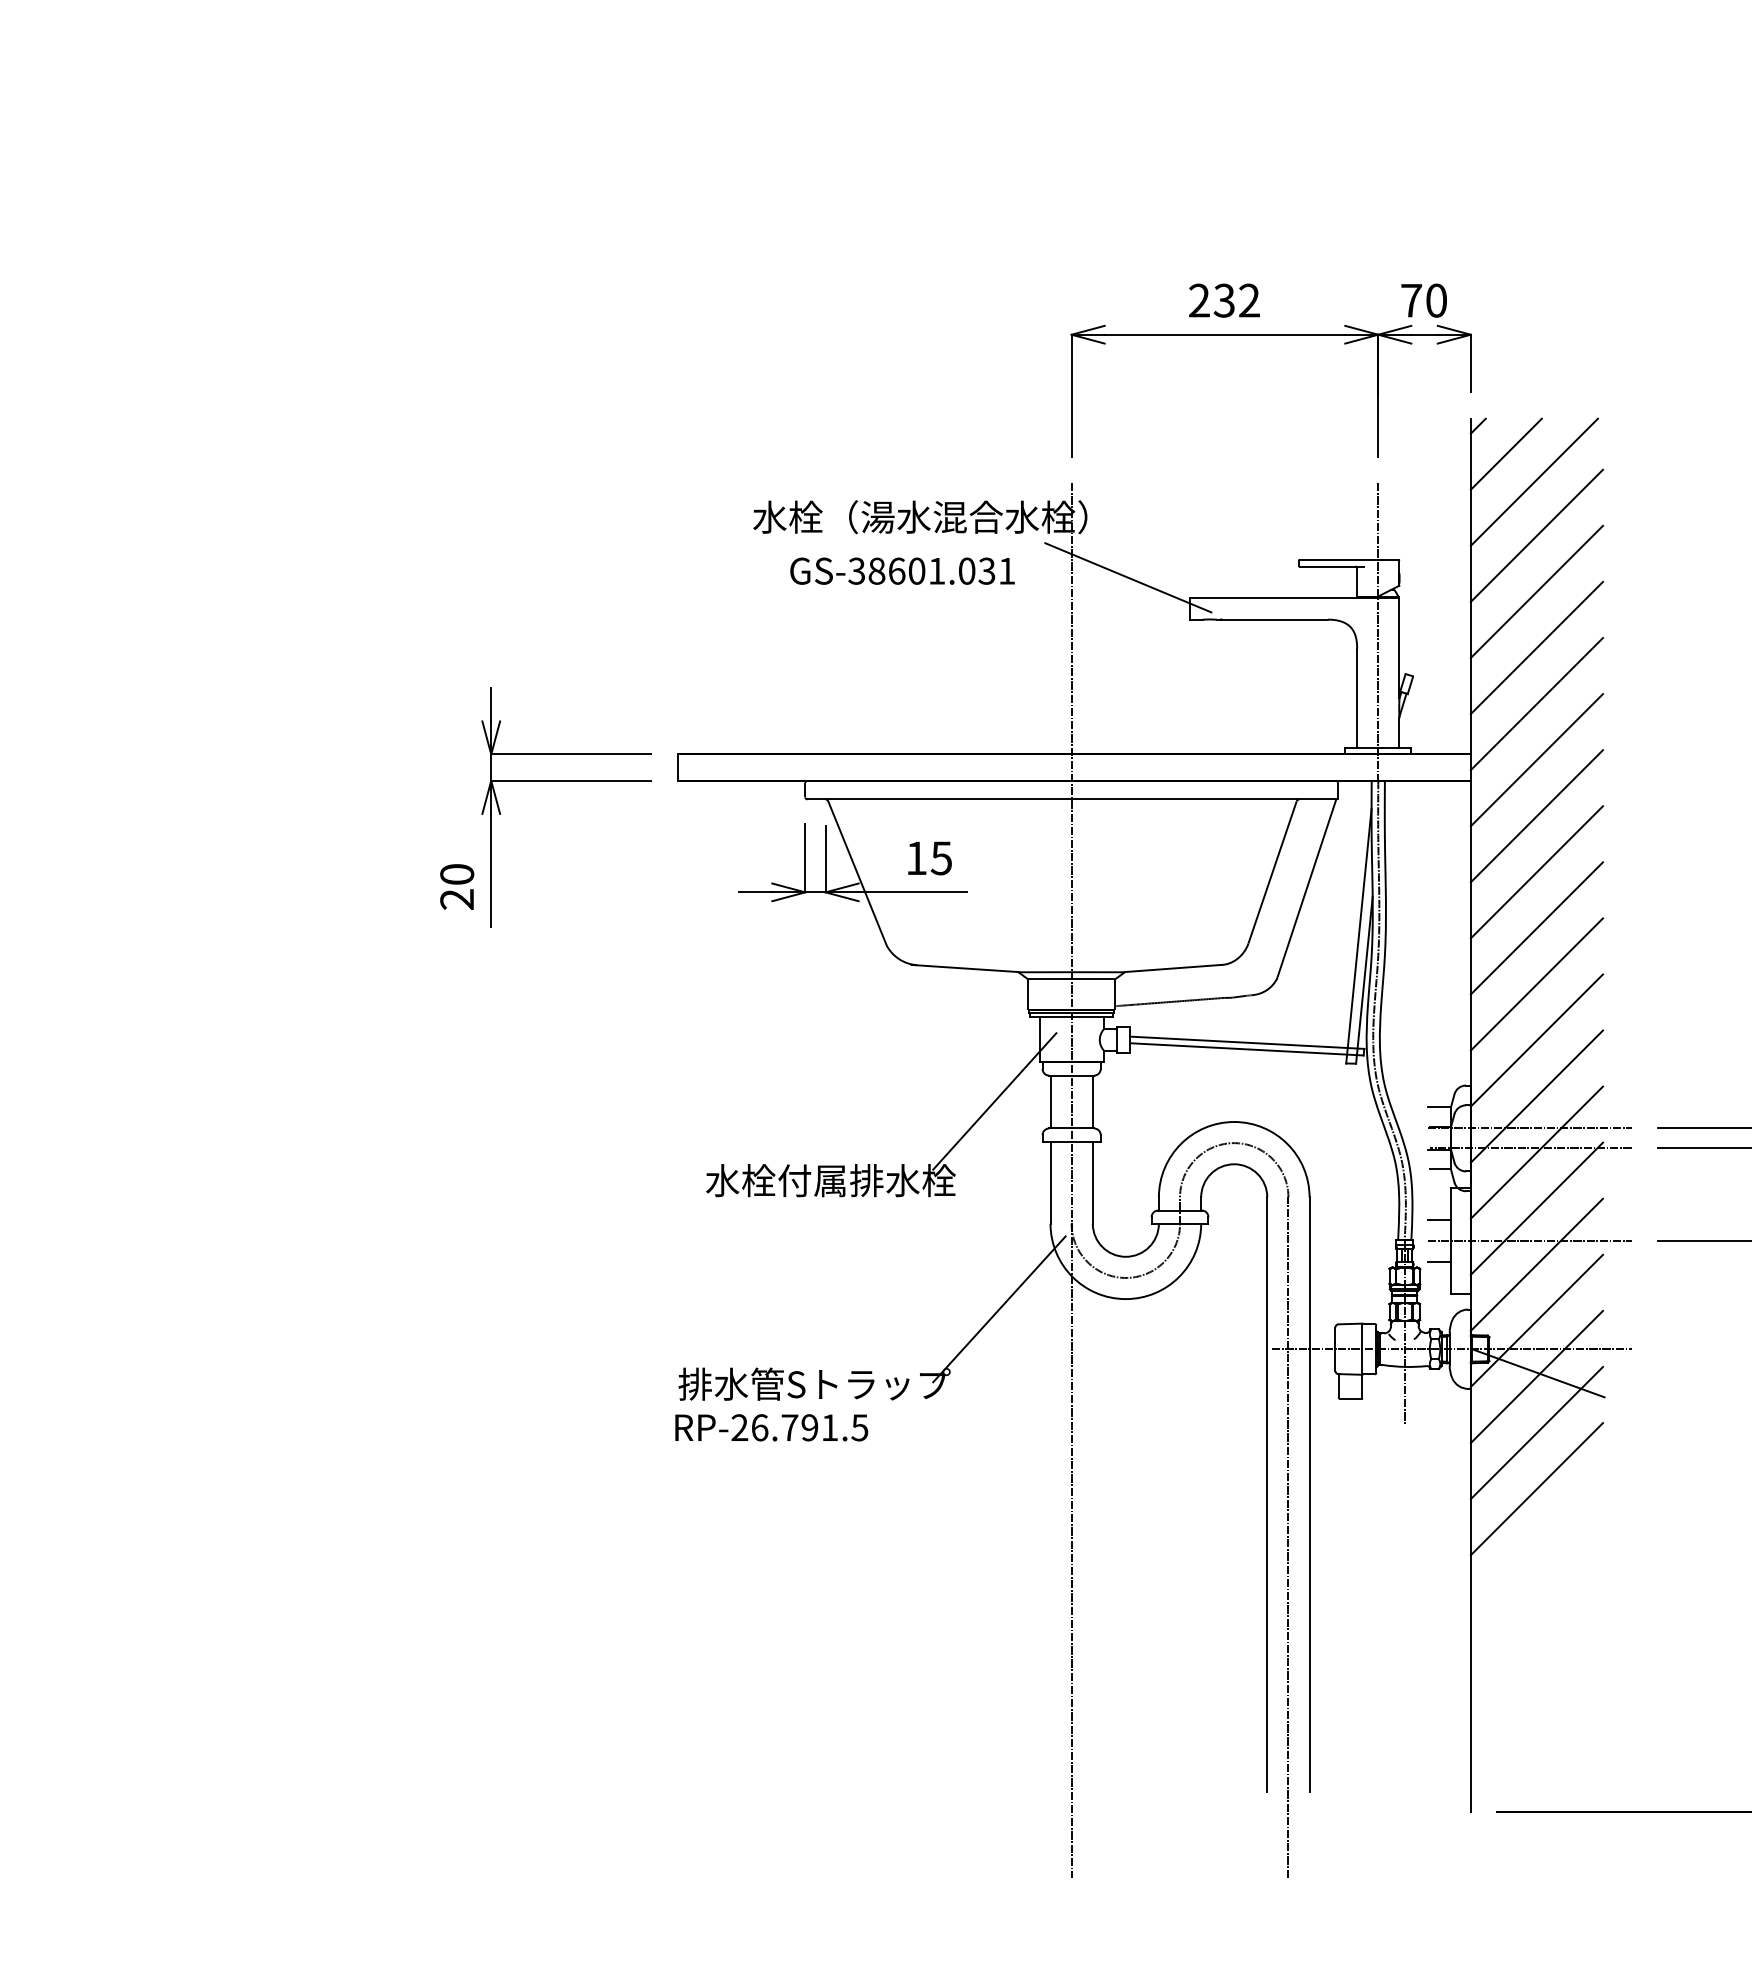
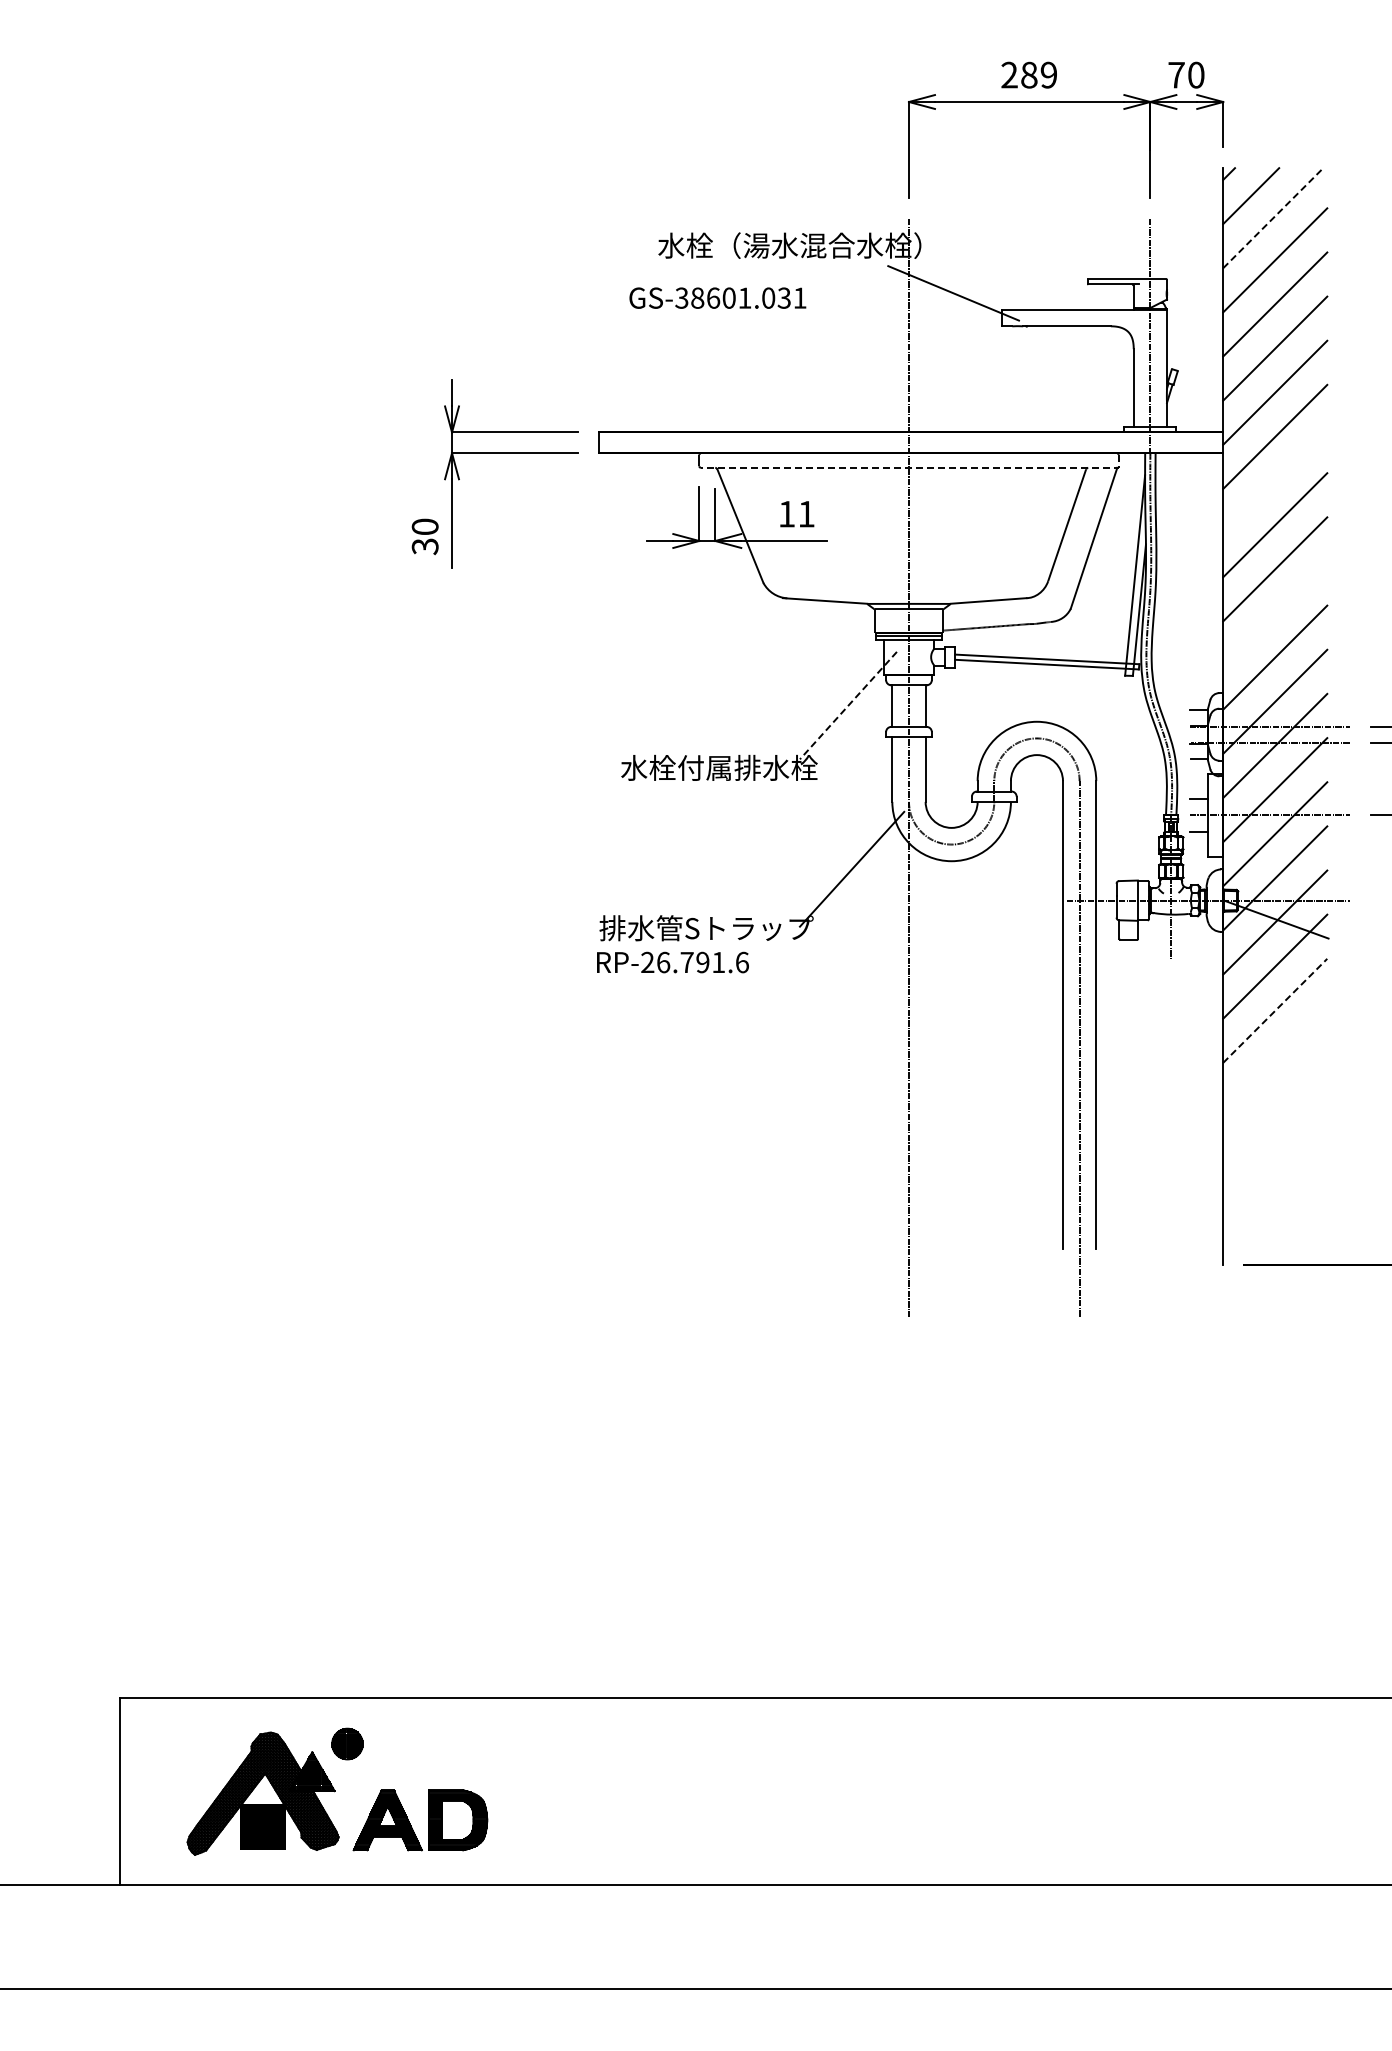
text: (1236, 299) -> (1038, 74), 232 -> 289
line: (1534, 482) -> (1273, 218), solid -> dashed
text: (902, 570) -> (717, 297), moved
line: (1081, 798) -> (916, 467), solid -> dashed
line: (1537, 816) -> (1275, 481), removed
text: (941, 858) -> (806, 514), 15 -> 11
text: (457, 899) -> (425, 546), 20 -> 30
line: (1537, 984) -> (1275, 613), removed
line: (994, 1101) -> (848, 705), solid -> dashed
text: (858, 1427) -> (741, 962), RP-26.791.5 -> RP-26.791.6
line: (1537, 1488) -> (1275, 1010), solid -> dashed

